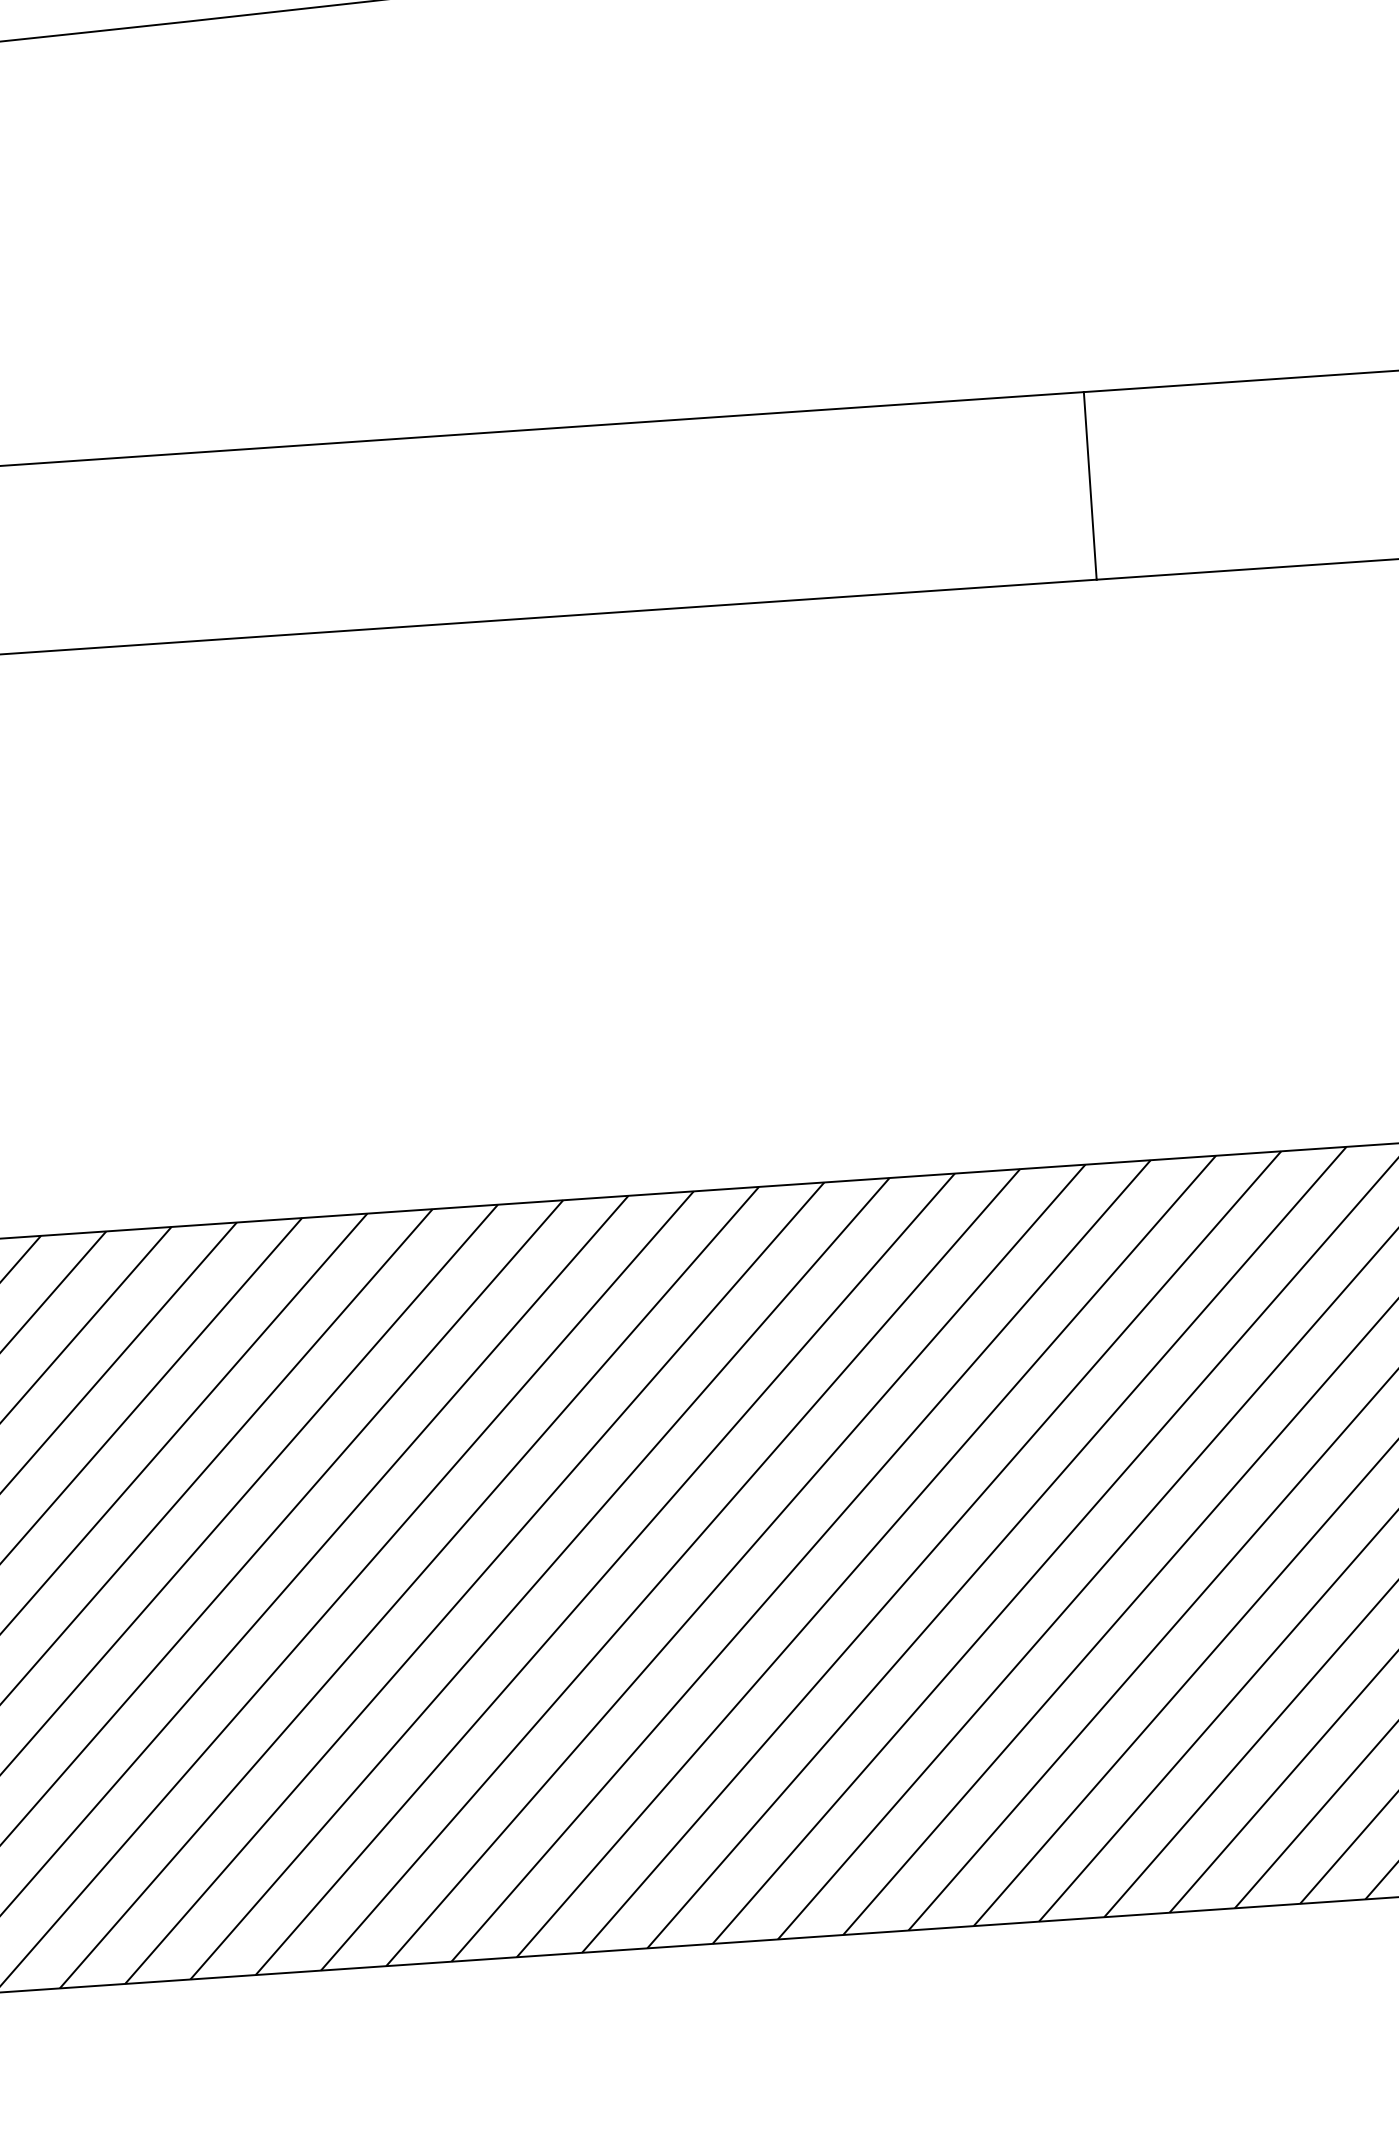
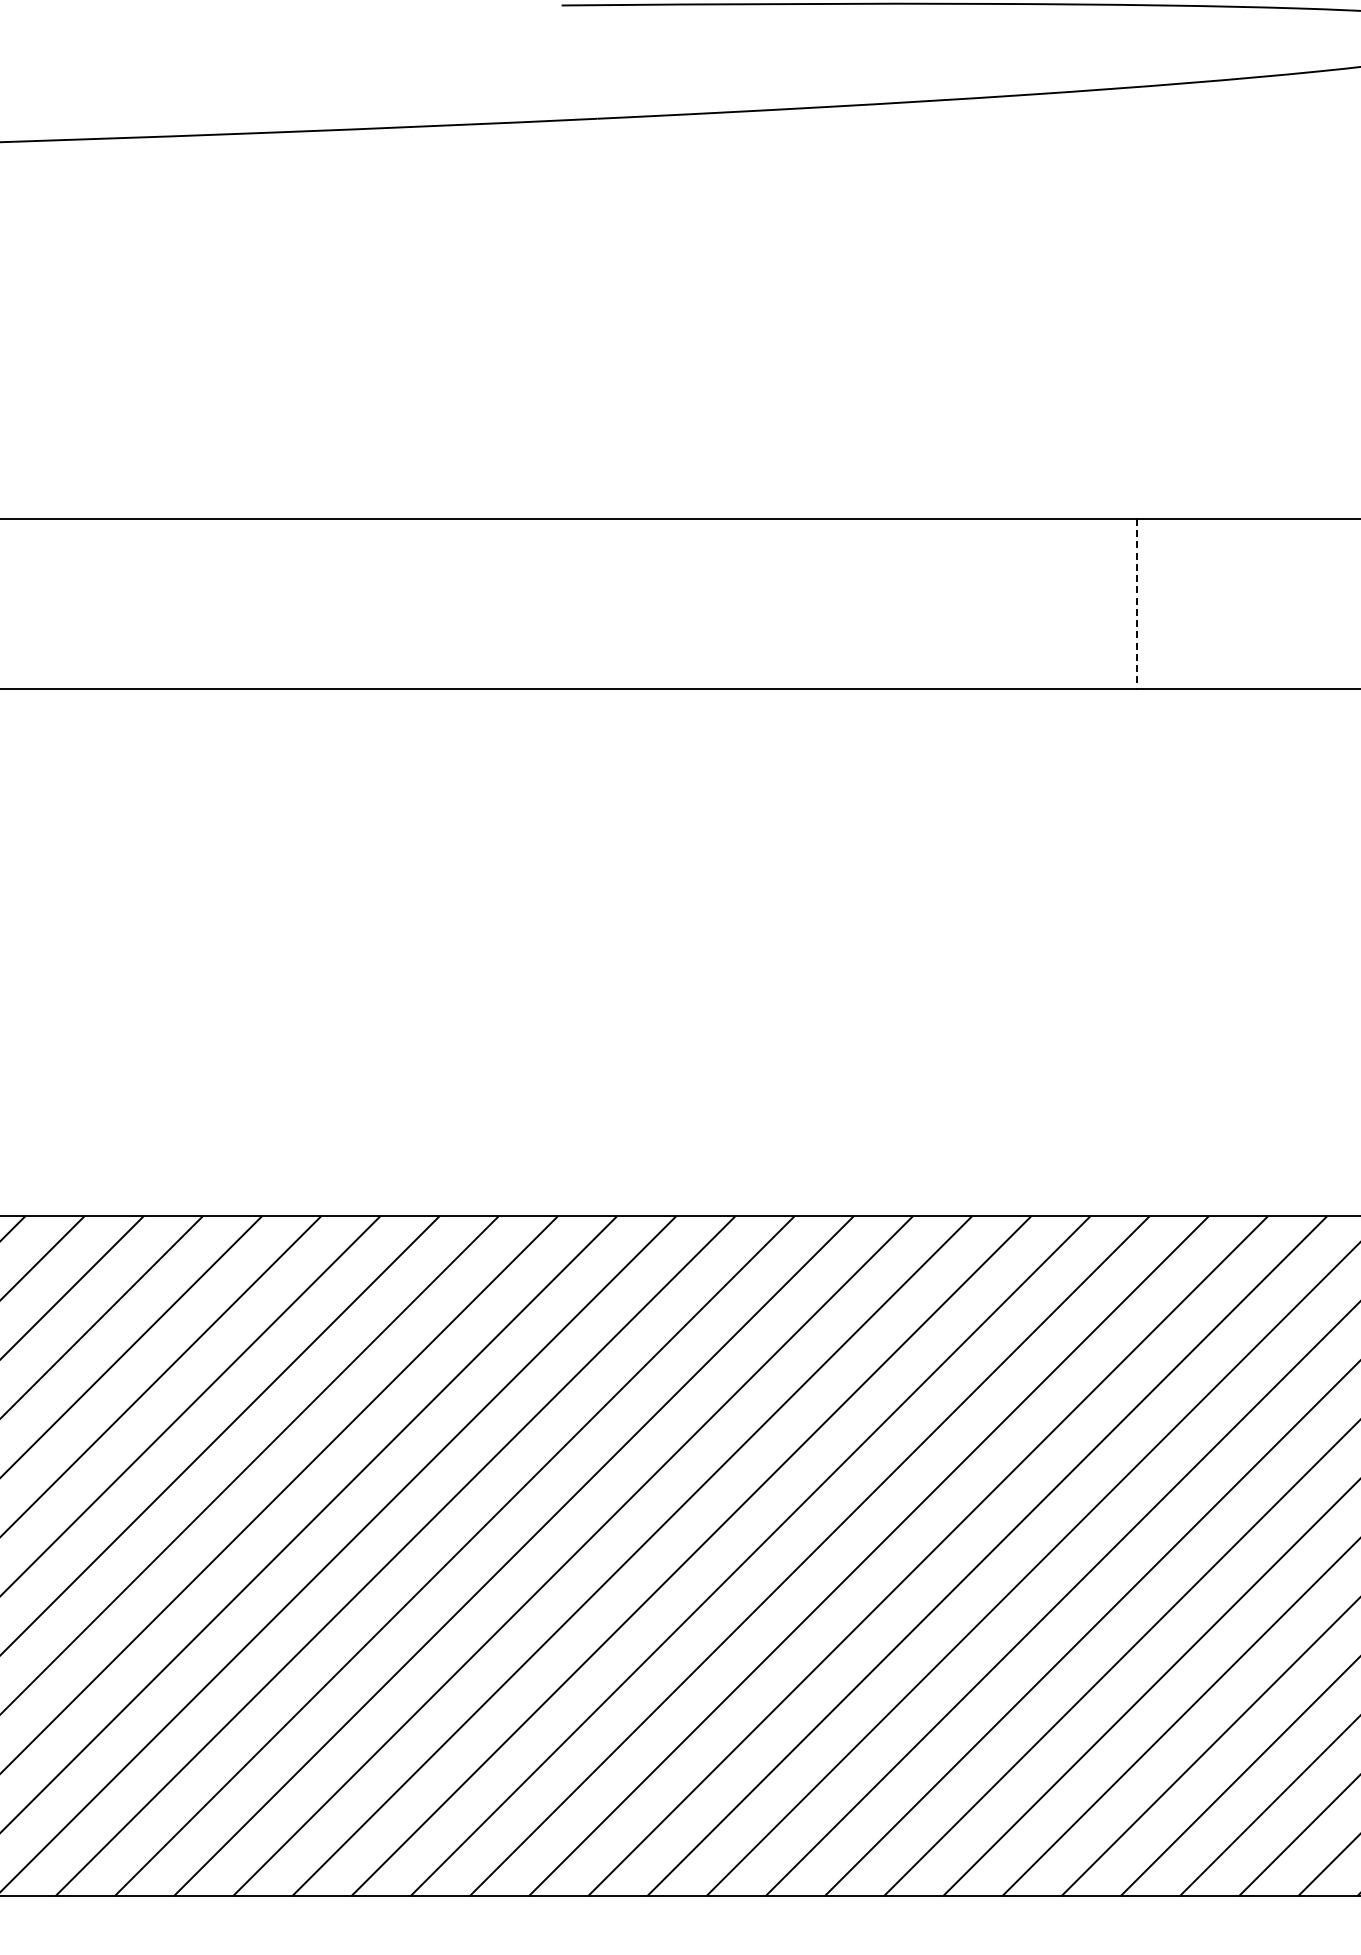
line: (1090, 486) -> (1136, 604), solid -> dashed

